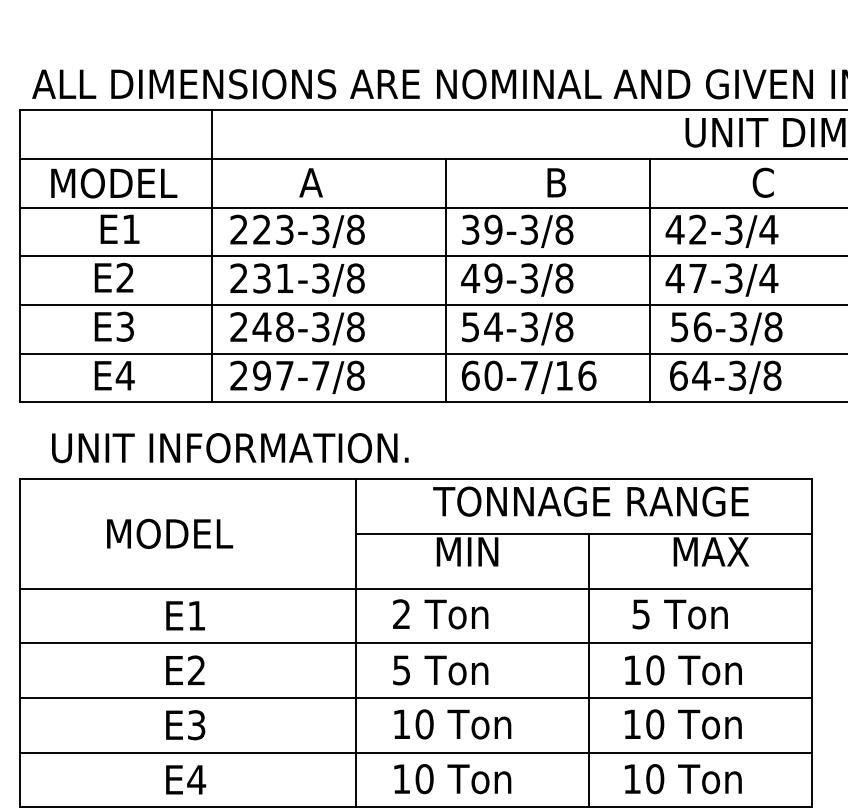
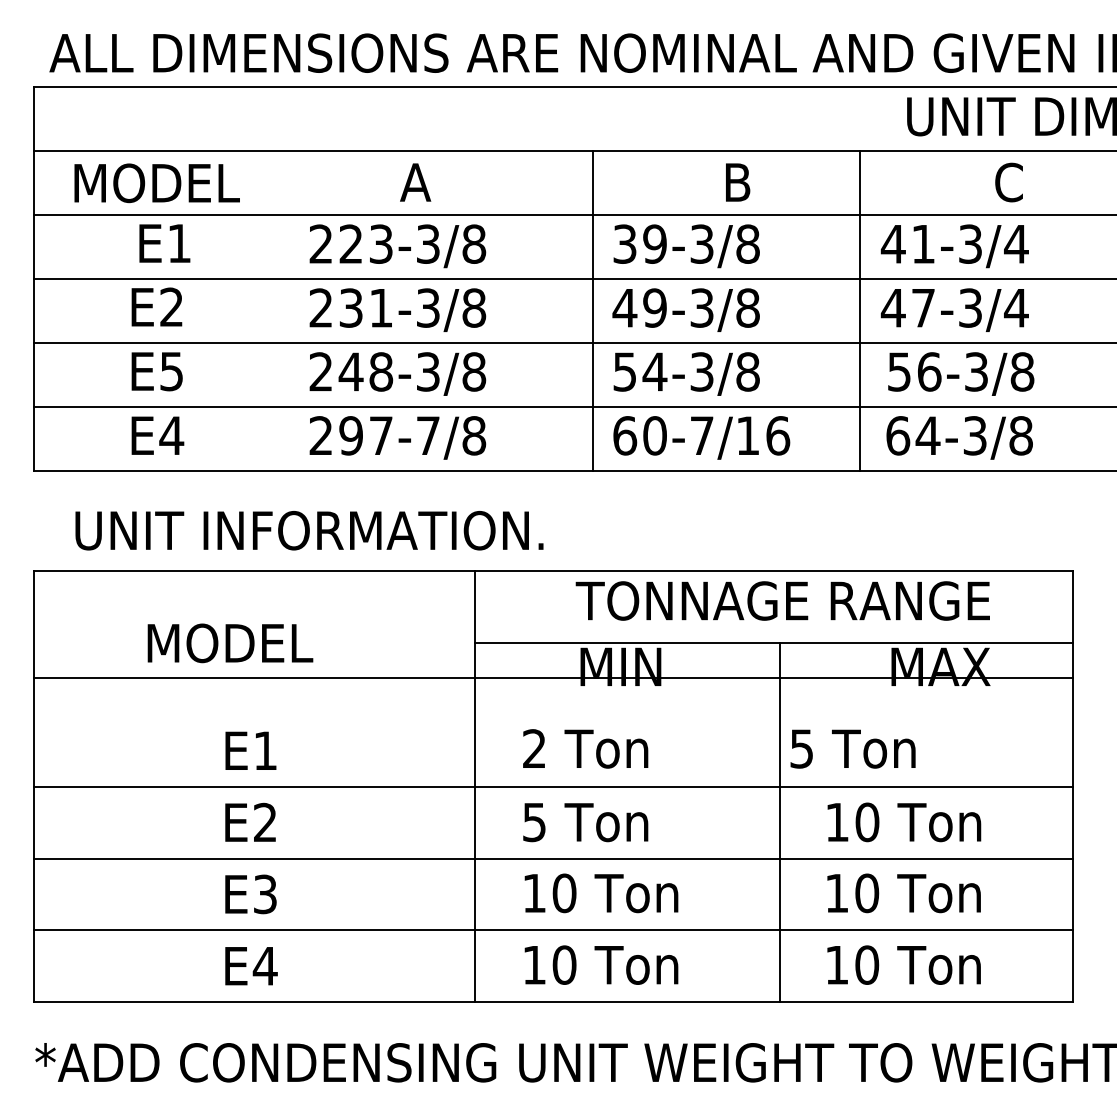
text: (698, 229) -> (923, 243), 42-3/4 -> 41-3/4
line: (211, 255) -> (284, 278), removed
text: (125, 326) -> (172, 370), E3 -> E5
line: (416, 588) -> (553, 677), moved
text: (679, 614) -> (852, 748), moved

